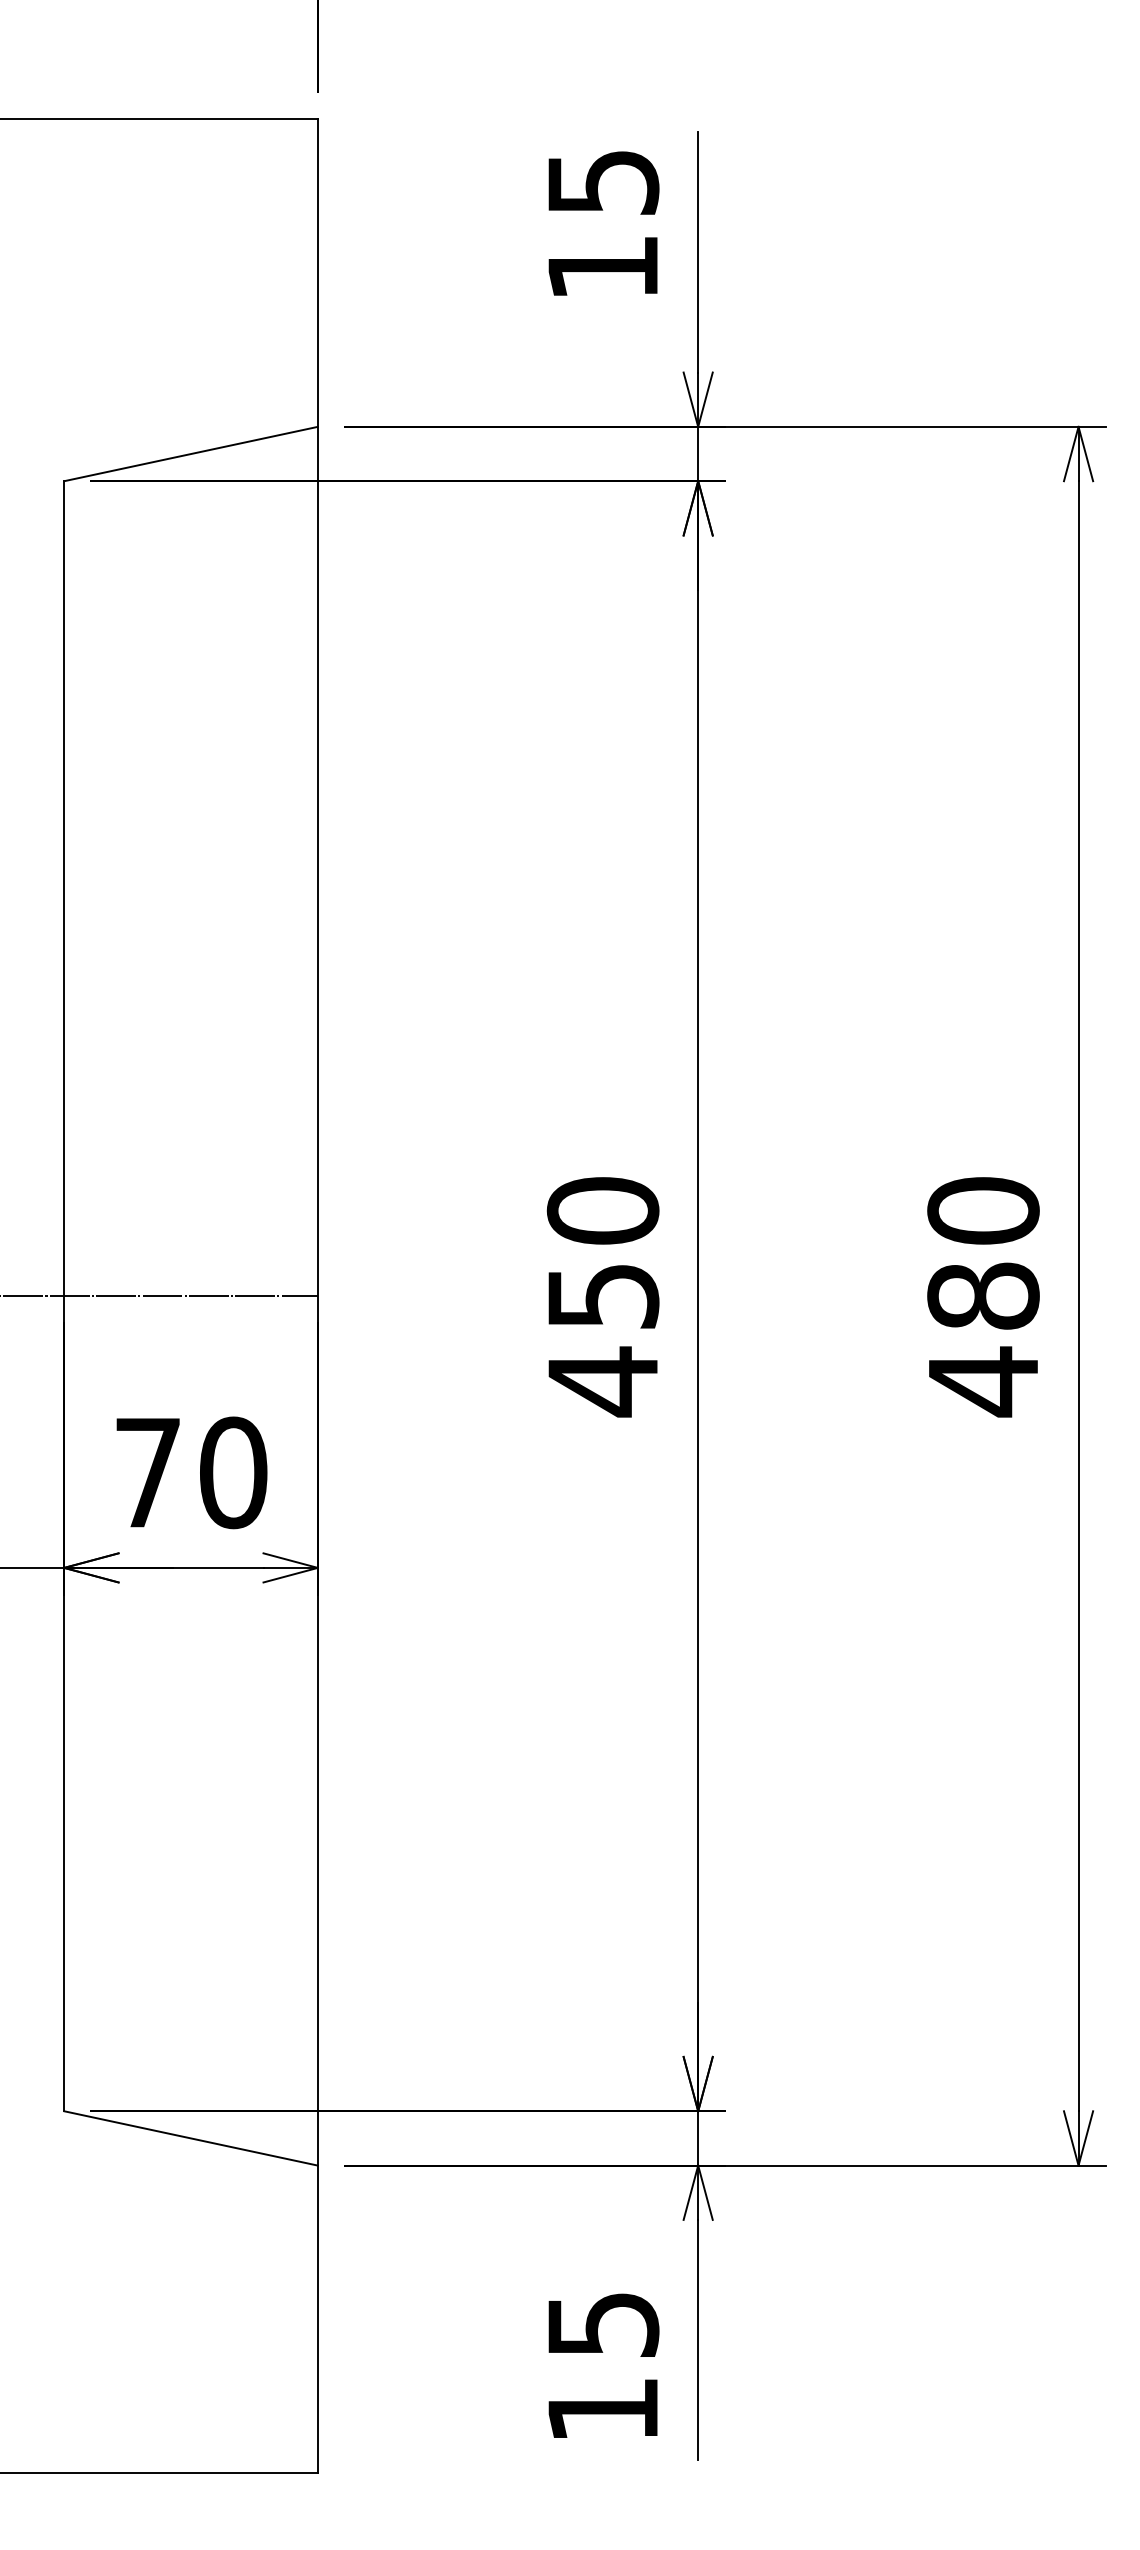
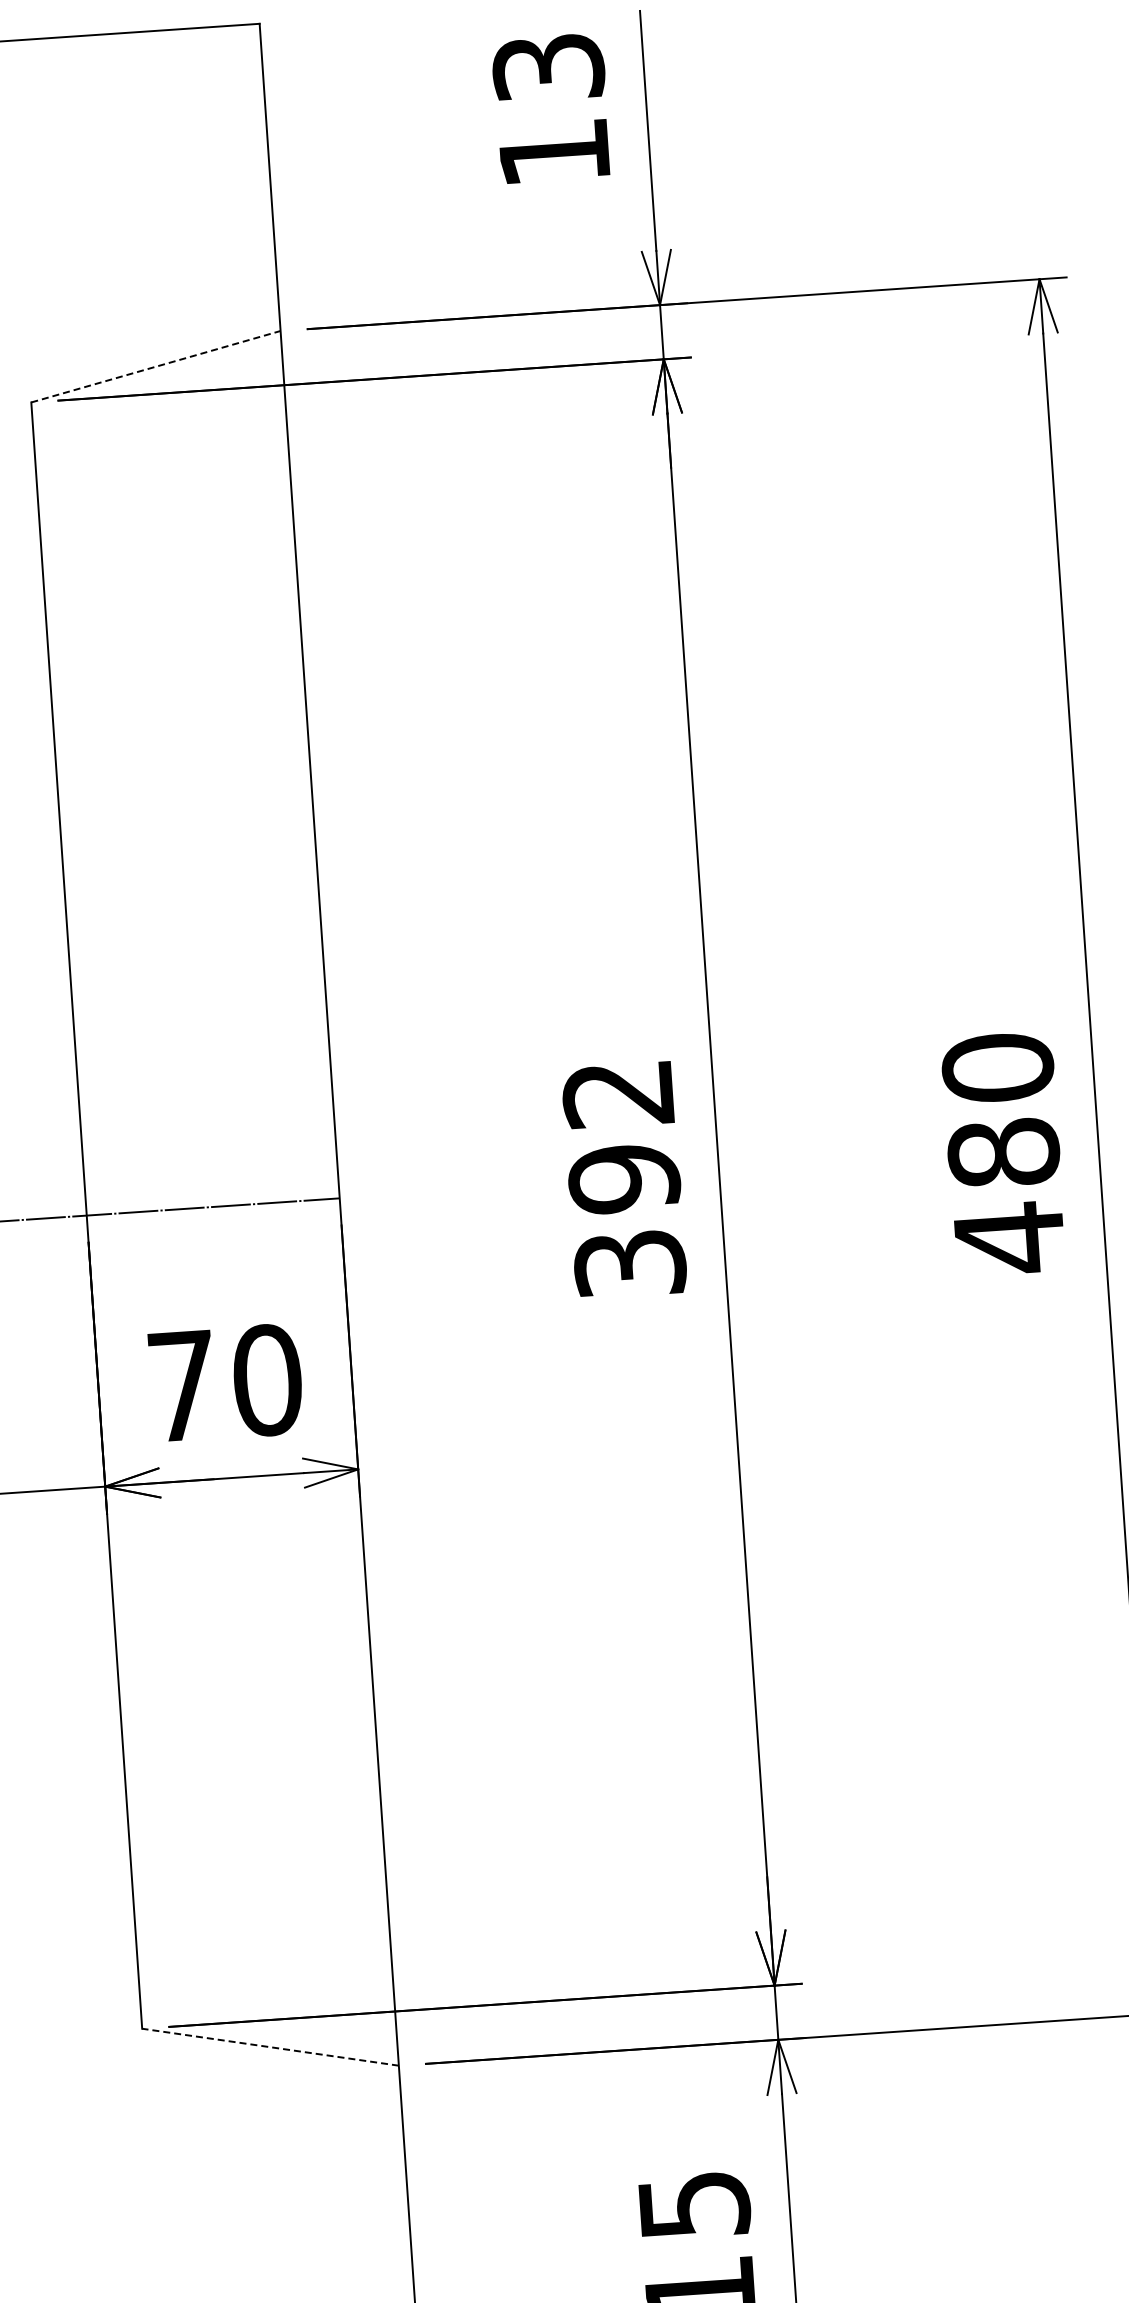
text: (602, 182) -> (547, 67), 15 -> 13
line: (191, 454) -> (156, 367), solid -> dashed
text: (602, 1297) -> (623, 1180), 450 -> 392
line: (191, 2138) -> (270, 2047), solid -> dashed

